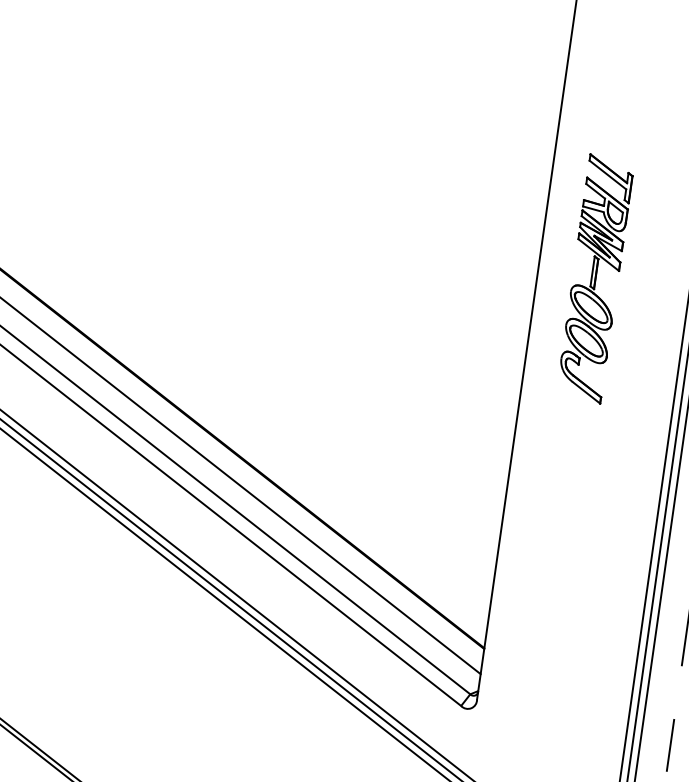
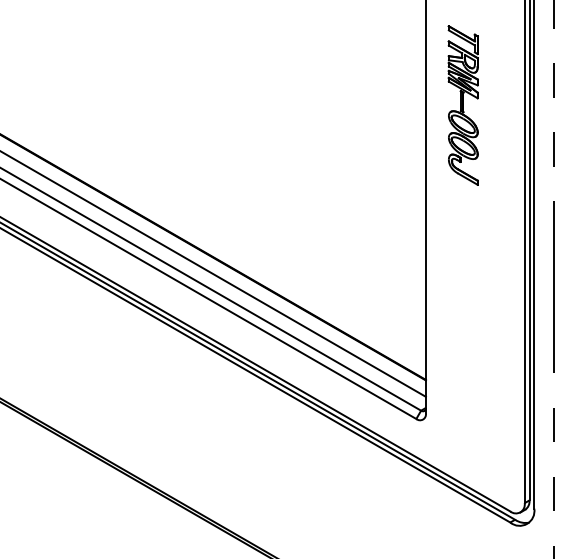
part: (594, 278) -> (462, 105), moved

